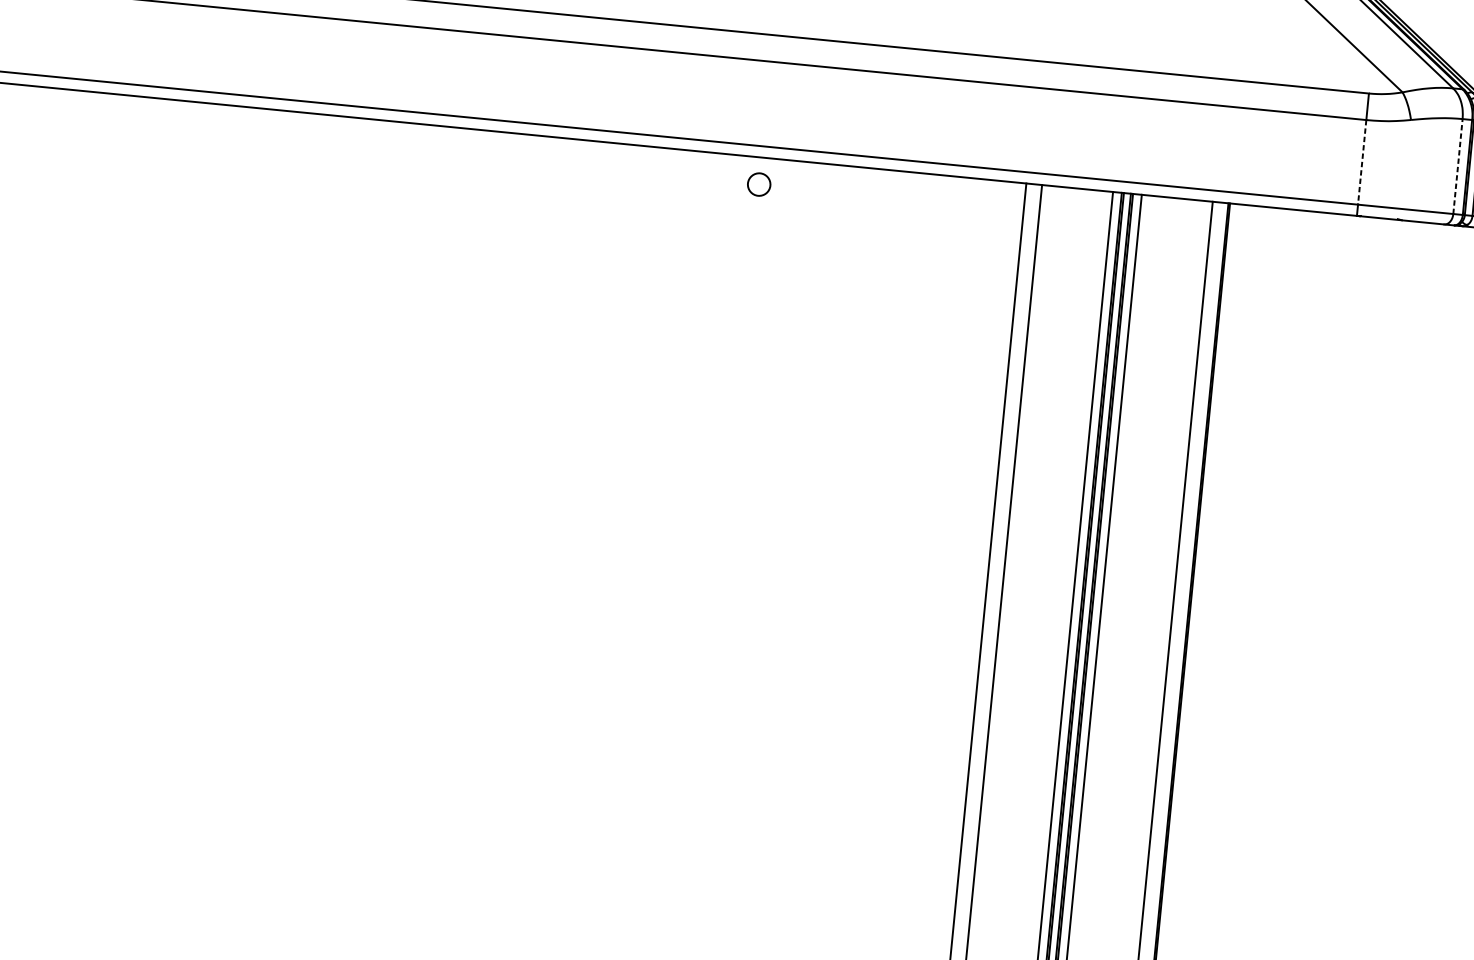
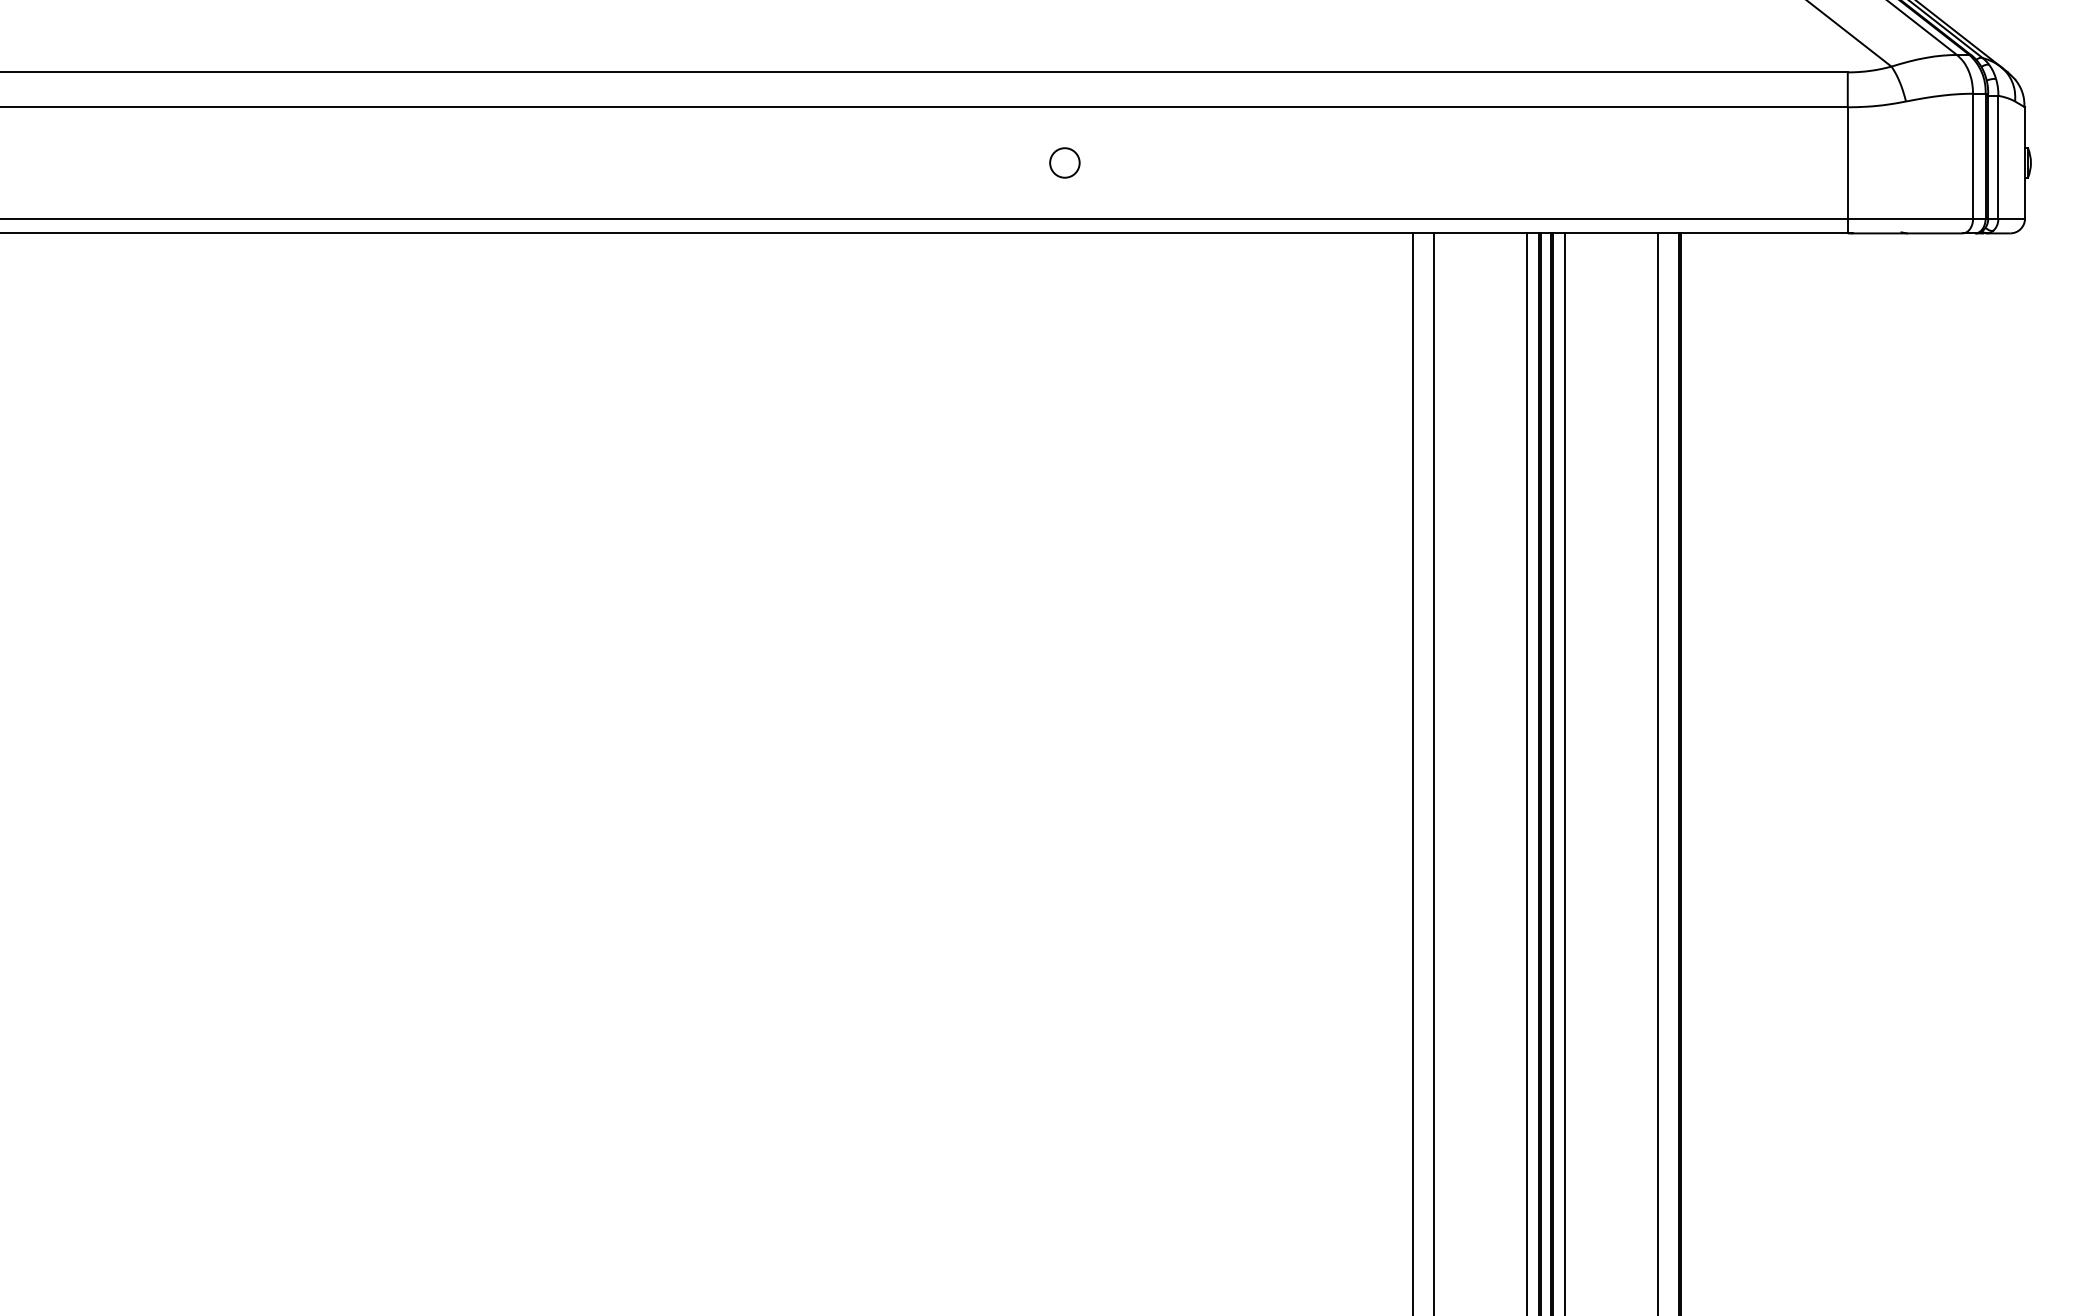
line: (1362, 161) -> (1847, 162), dashed -> solid
line: (1458, 166) -> (1973, 155), dashed -> solid
circle: (758, 184) -> (1064, 162), moved

